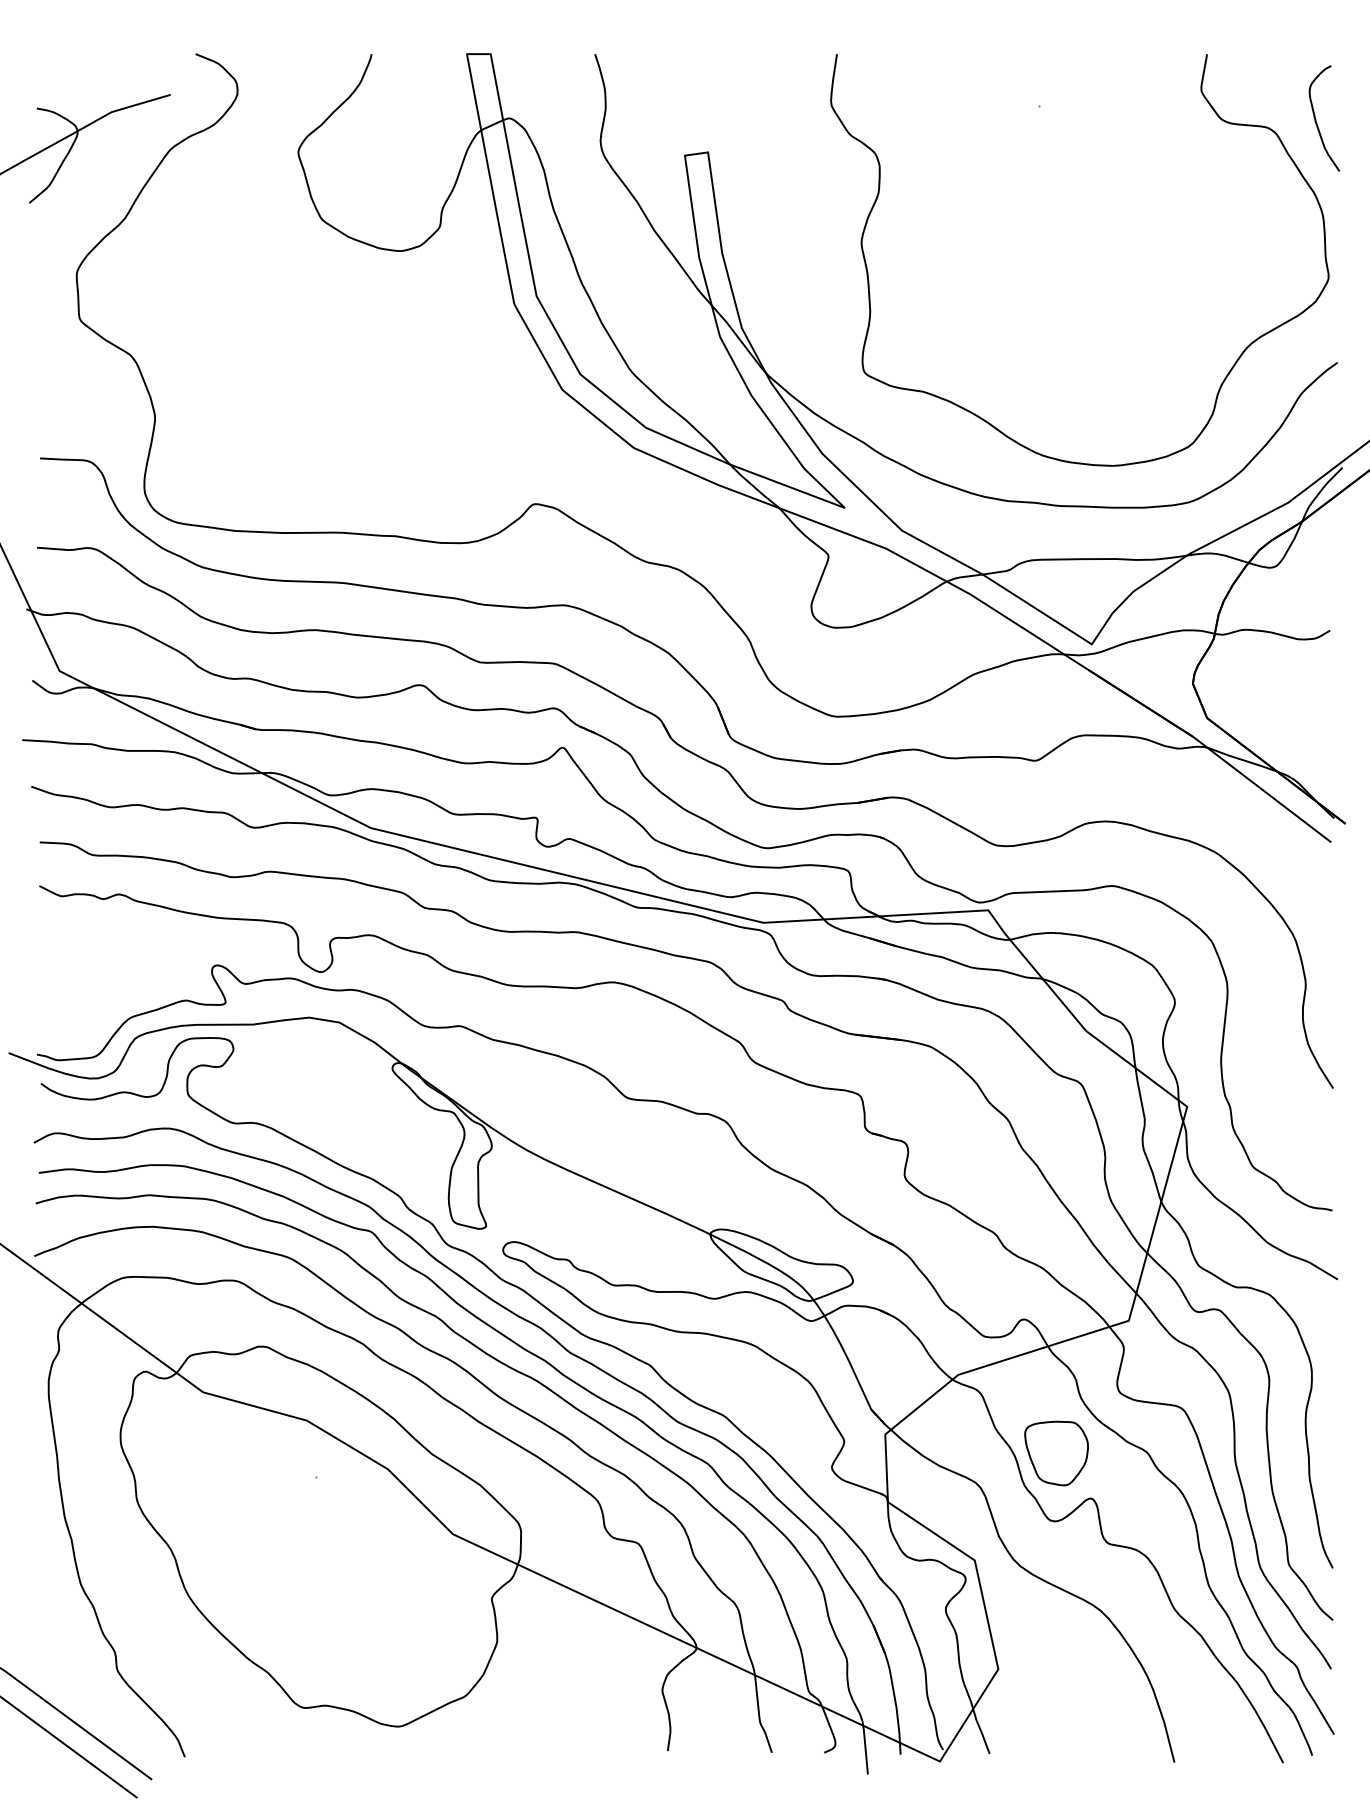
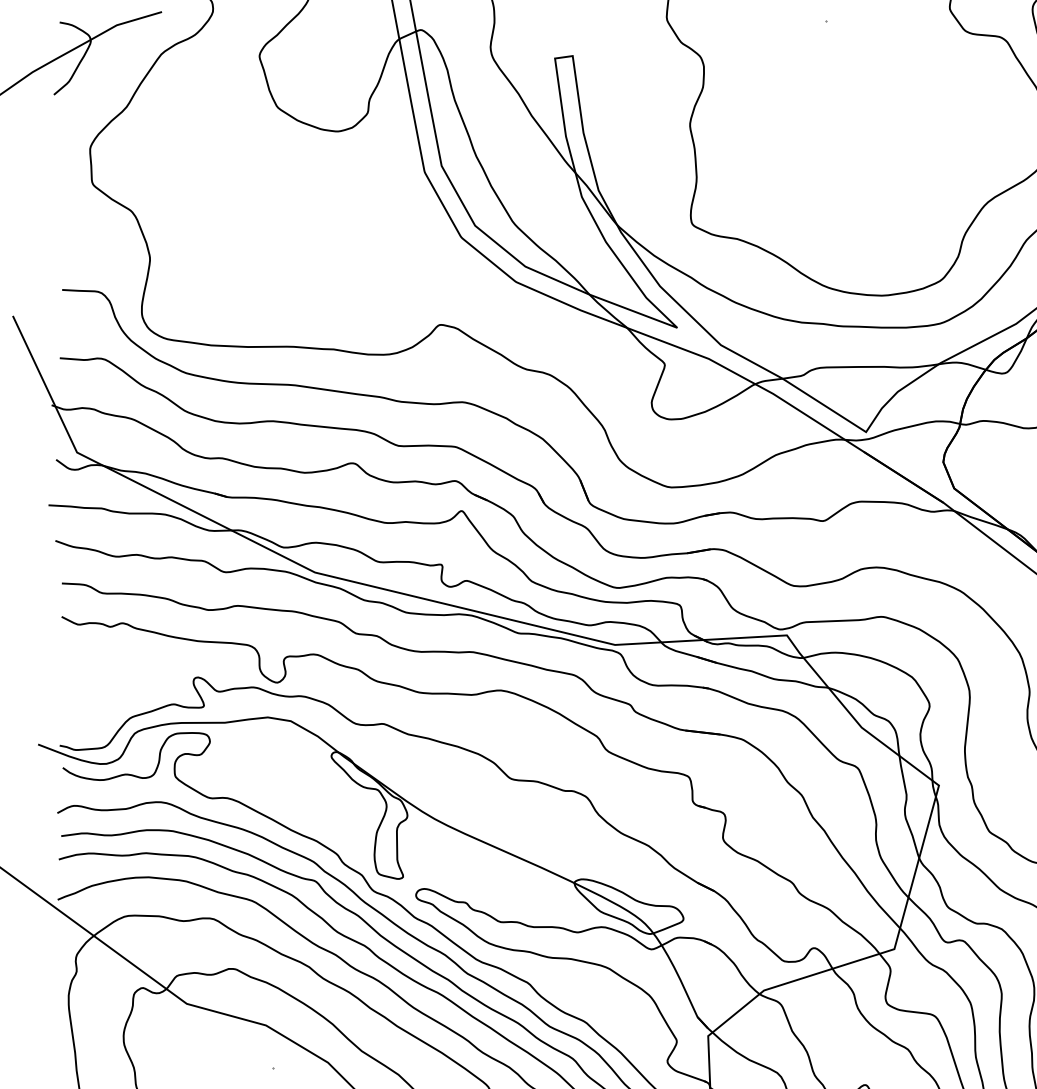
part: (1056, 1453) -> (839, 1050), removed

